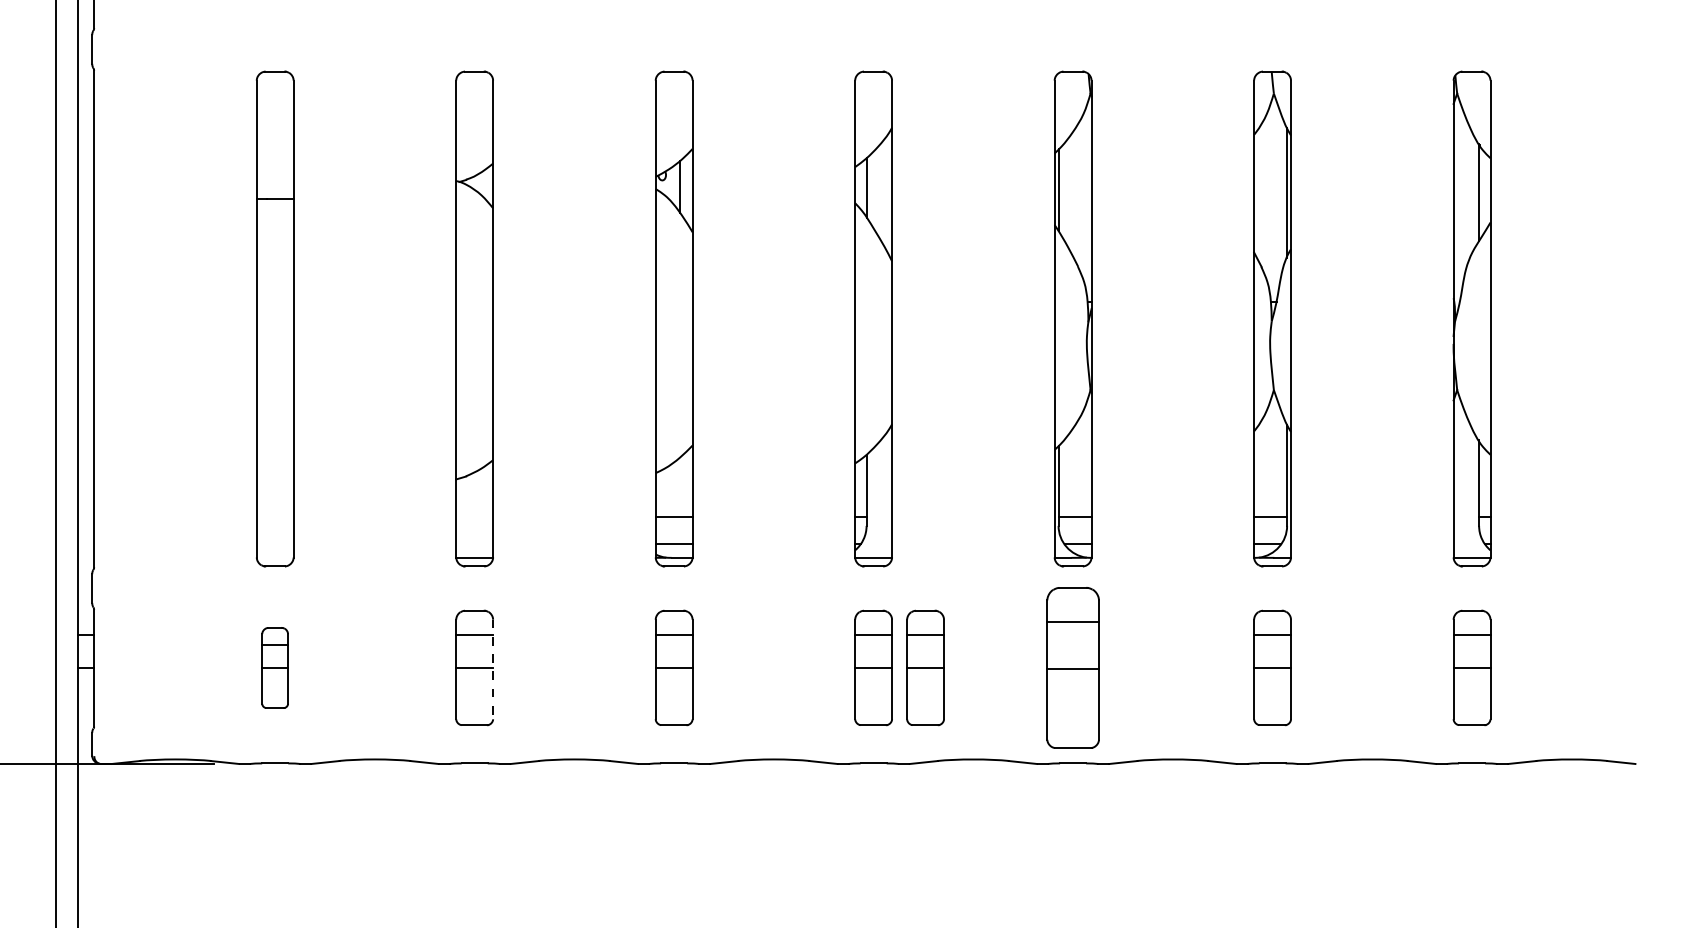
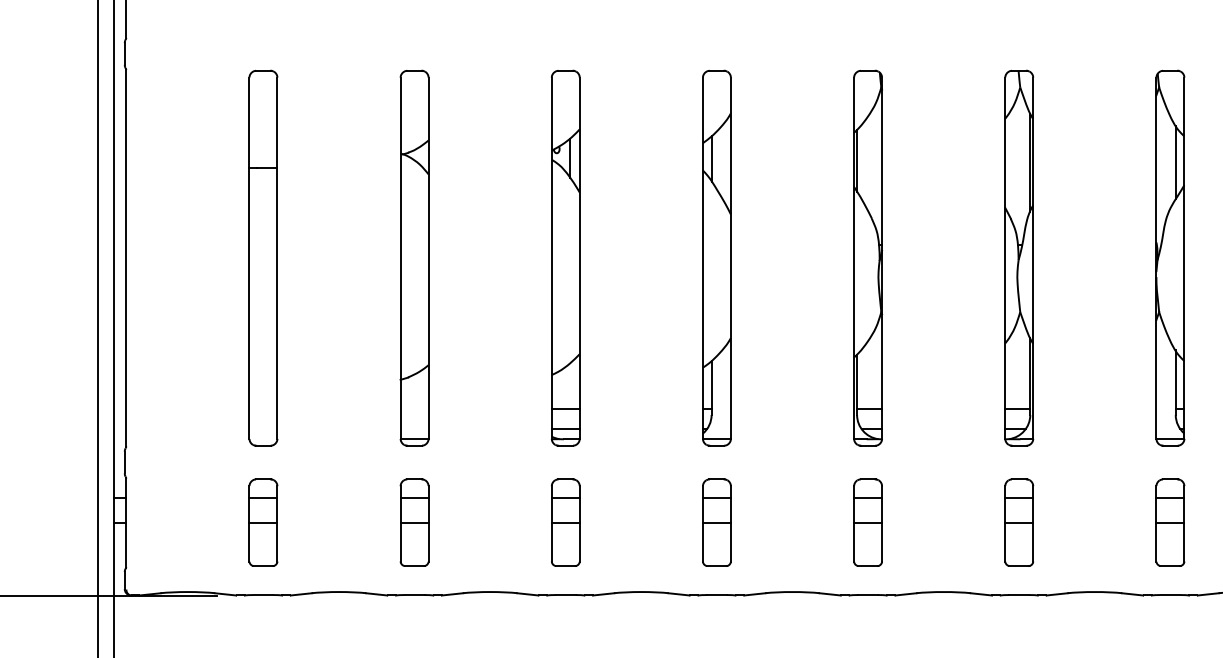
part: (274, 667) -> (262, 522), size x1.43
part: (925, 667) -> (756, 522), removed
part: (1072, 667) -> (867, 522), size x0.71
line: (493, 669) -> (428, 523), dashed -> solid

